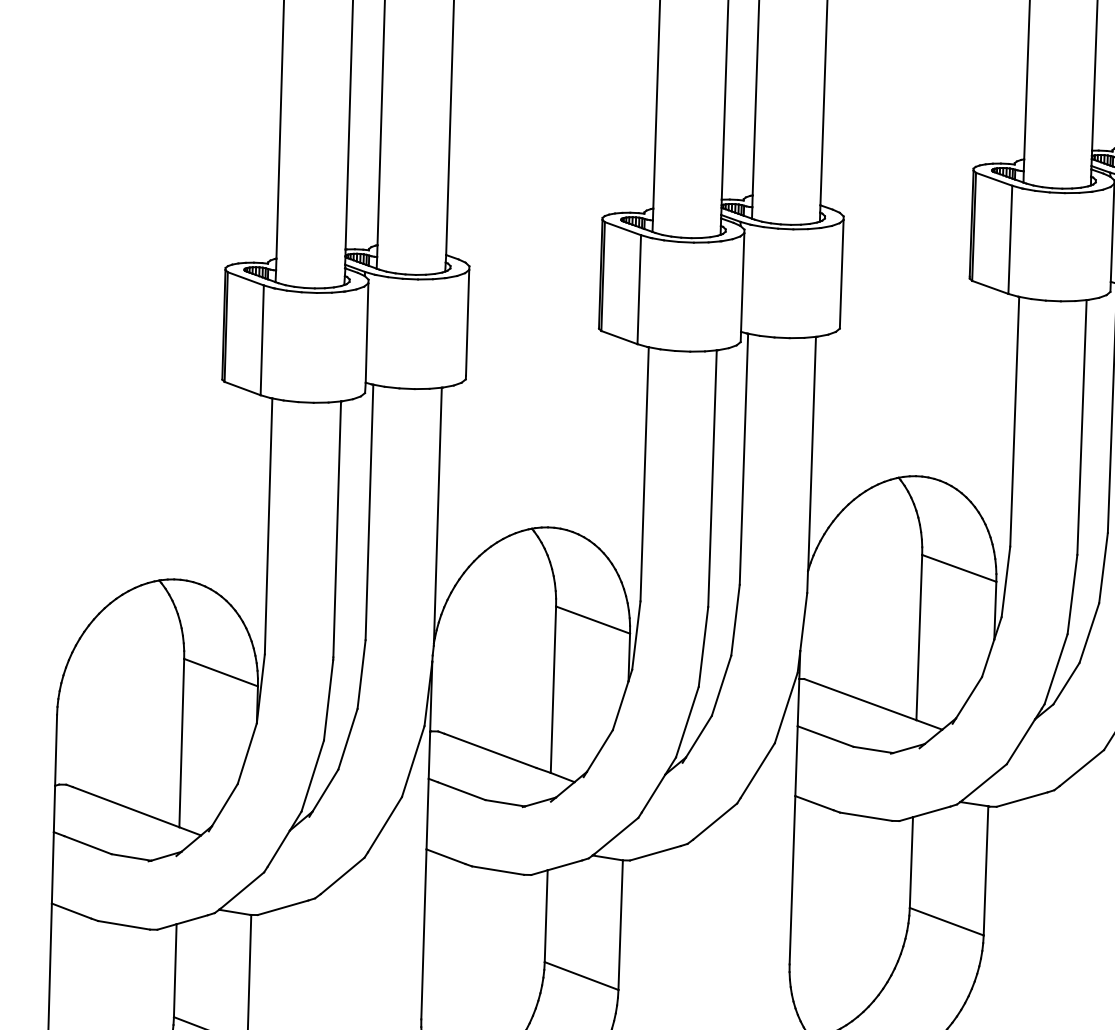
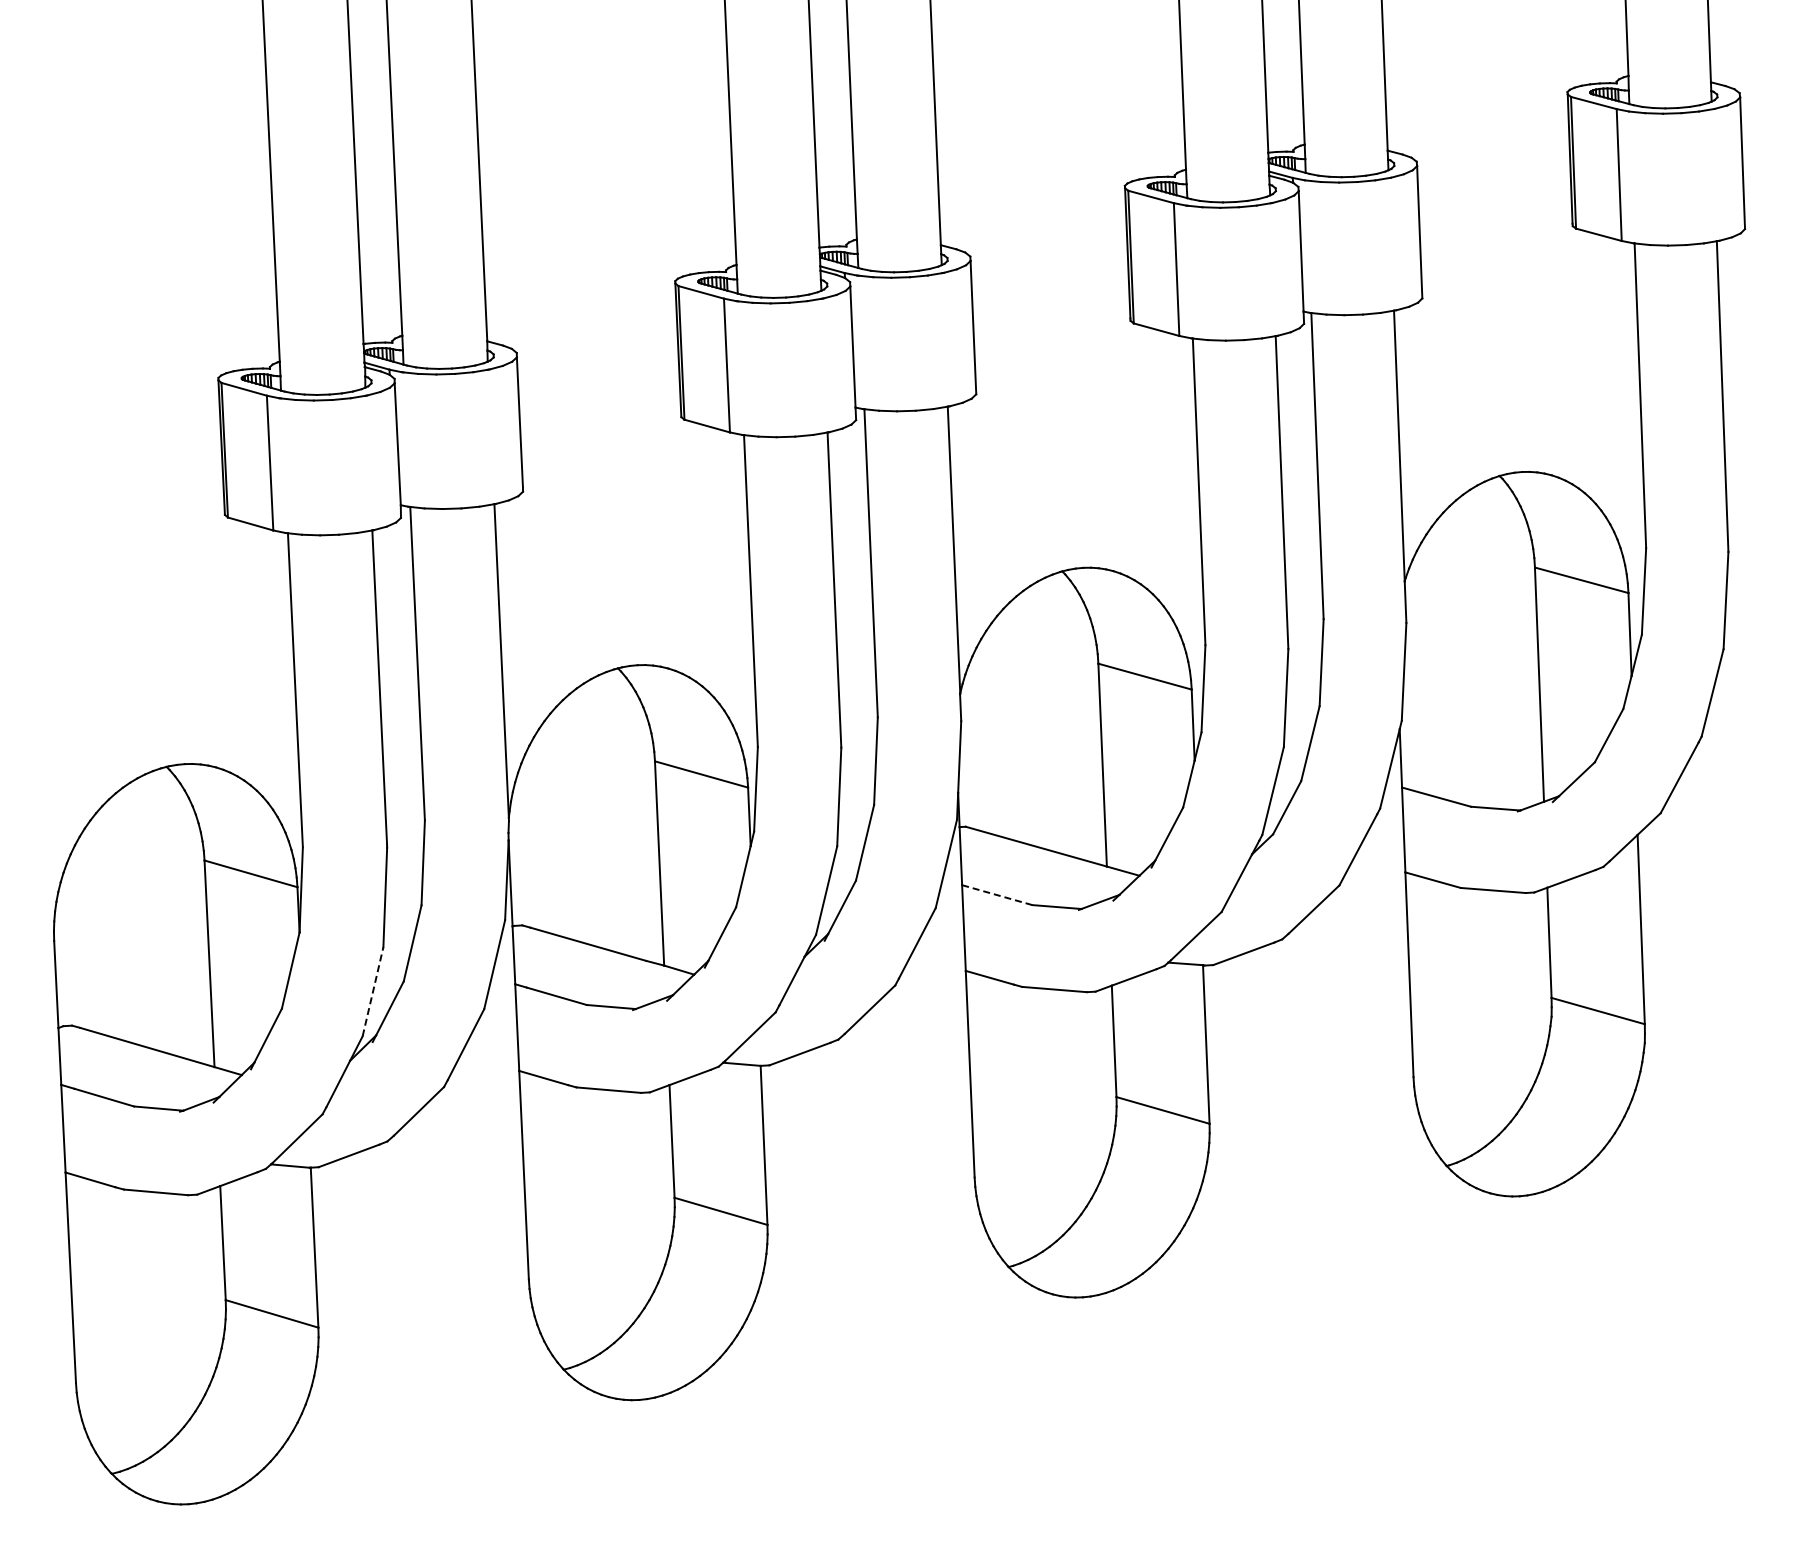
line: (825, 736) -> (997, 895), solid -> dashed
line: (313, 775) -> (373, 991), solid -> dashed

